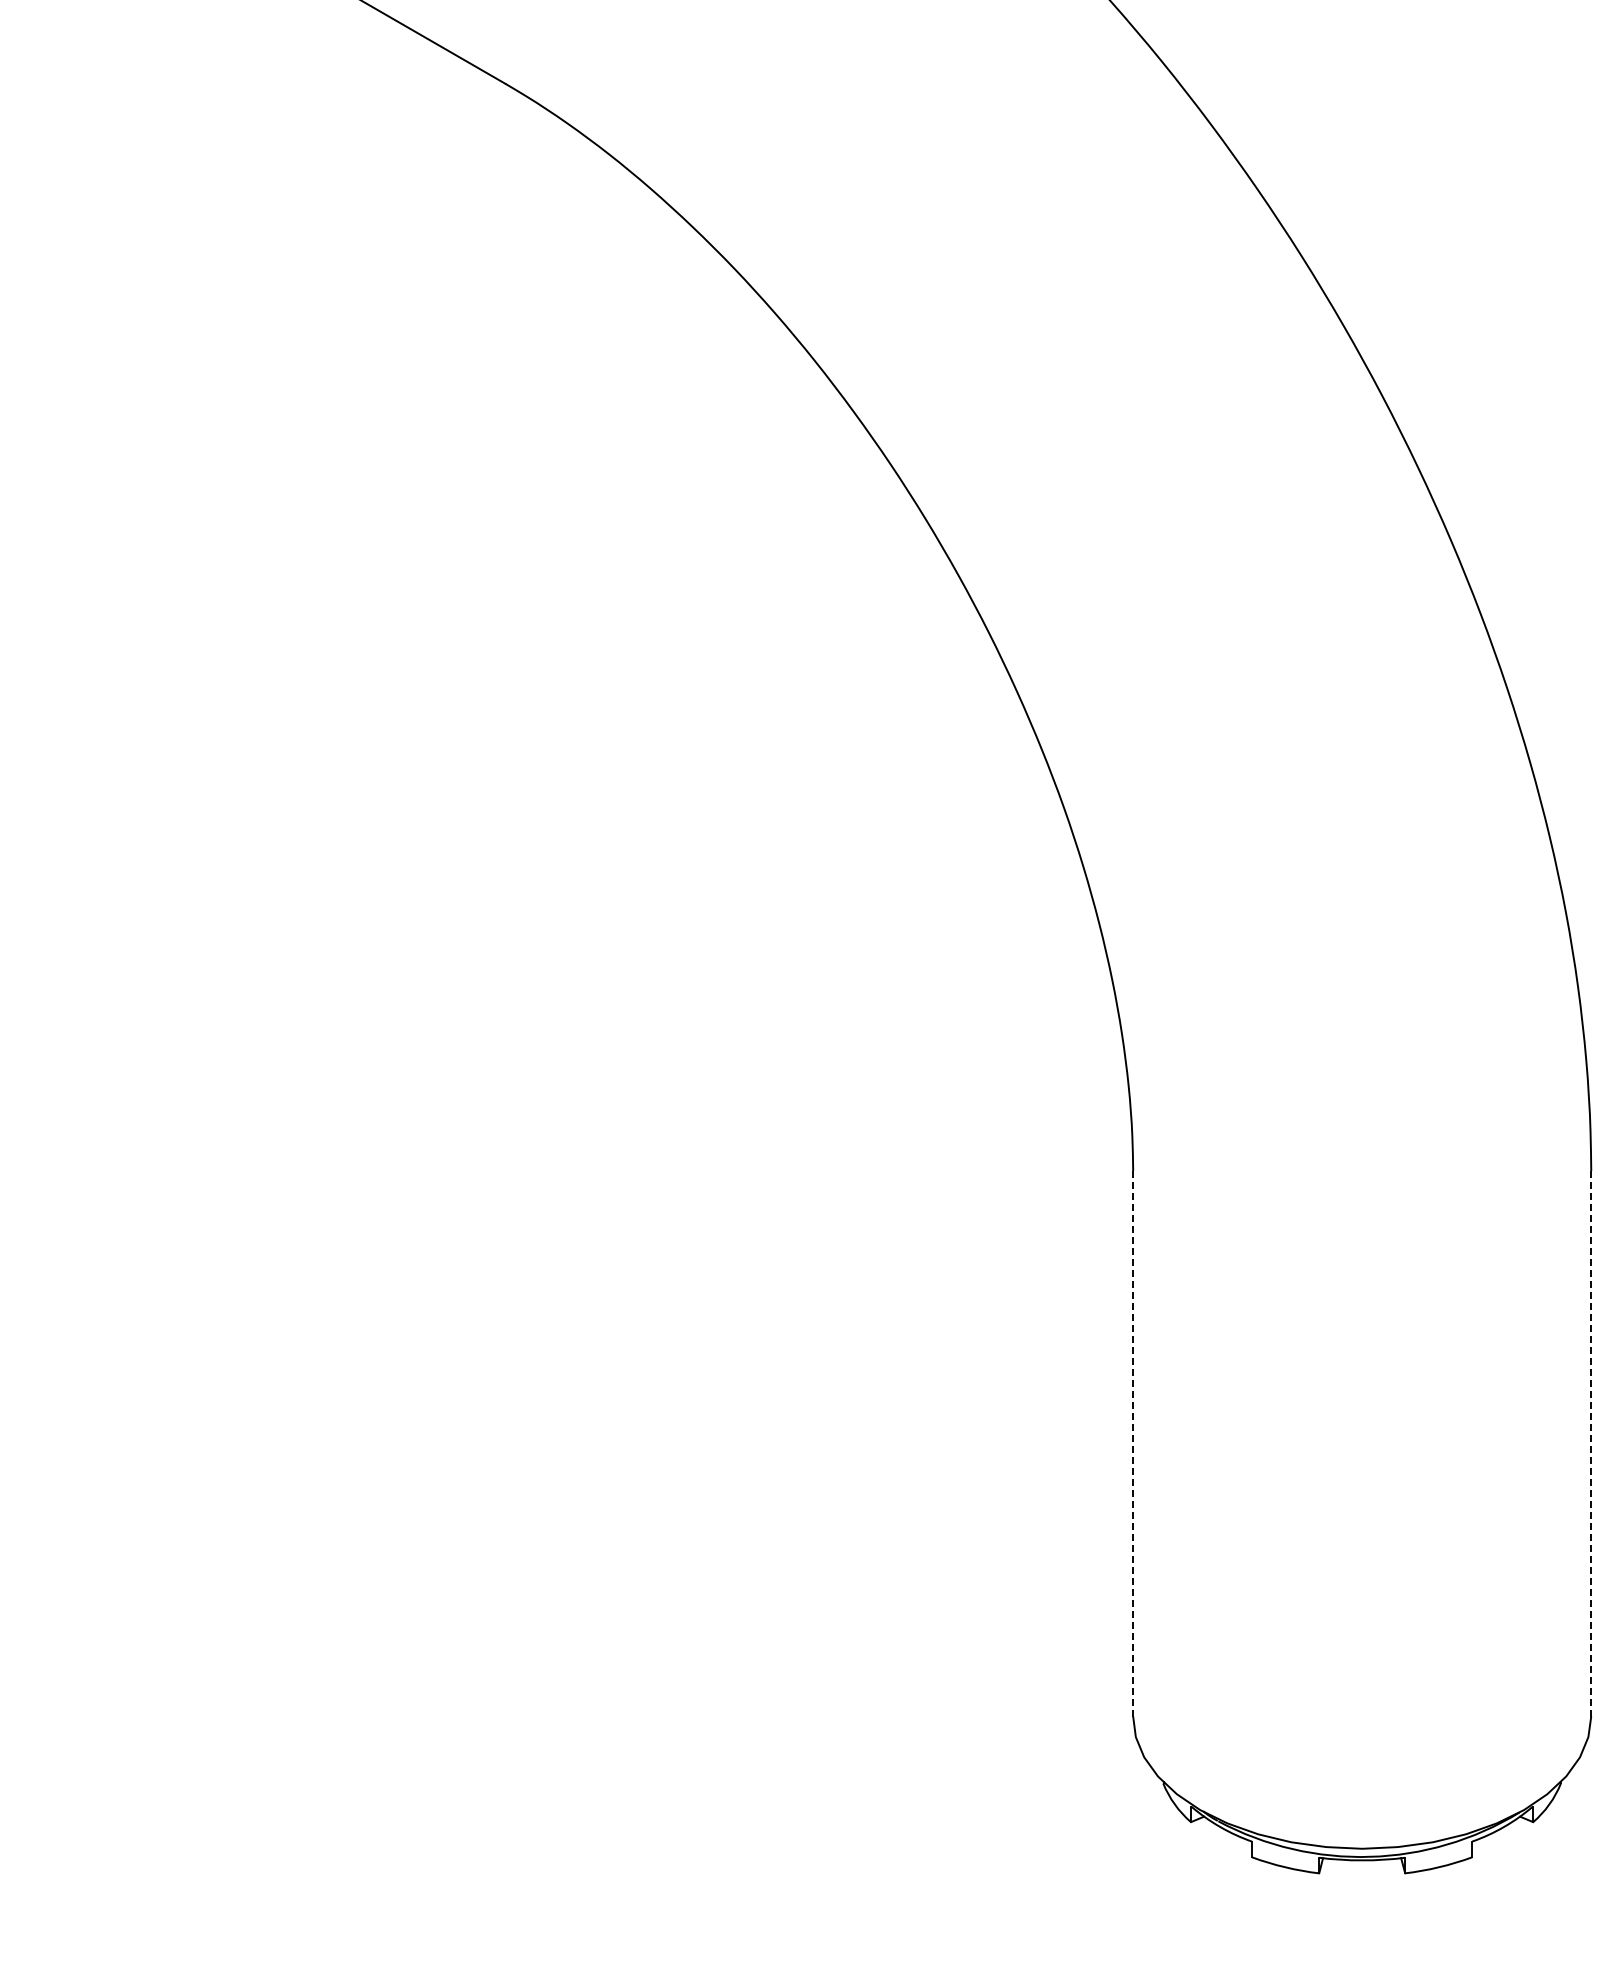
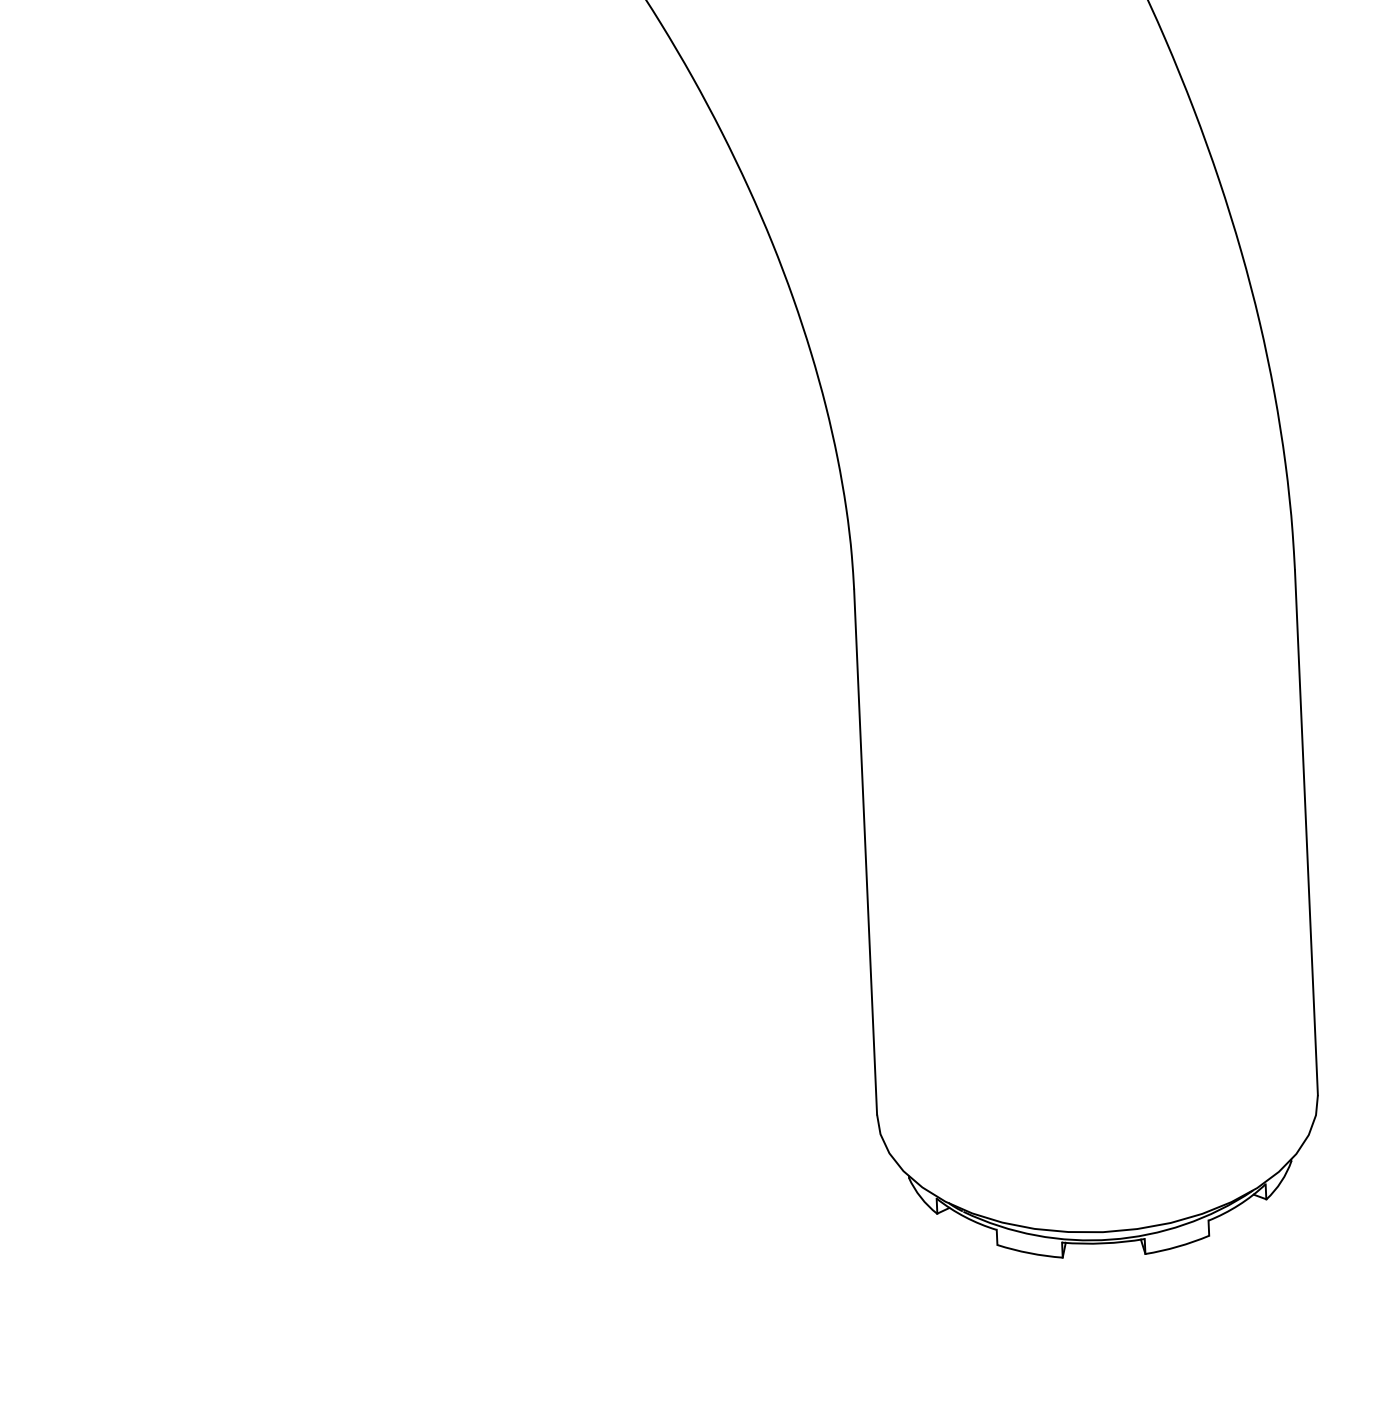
line: (1133, 1443) -> (865, 851), dashed -> solid
line: (1591, 1443) -> (1306, 832), dashed -> solid

